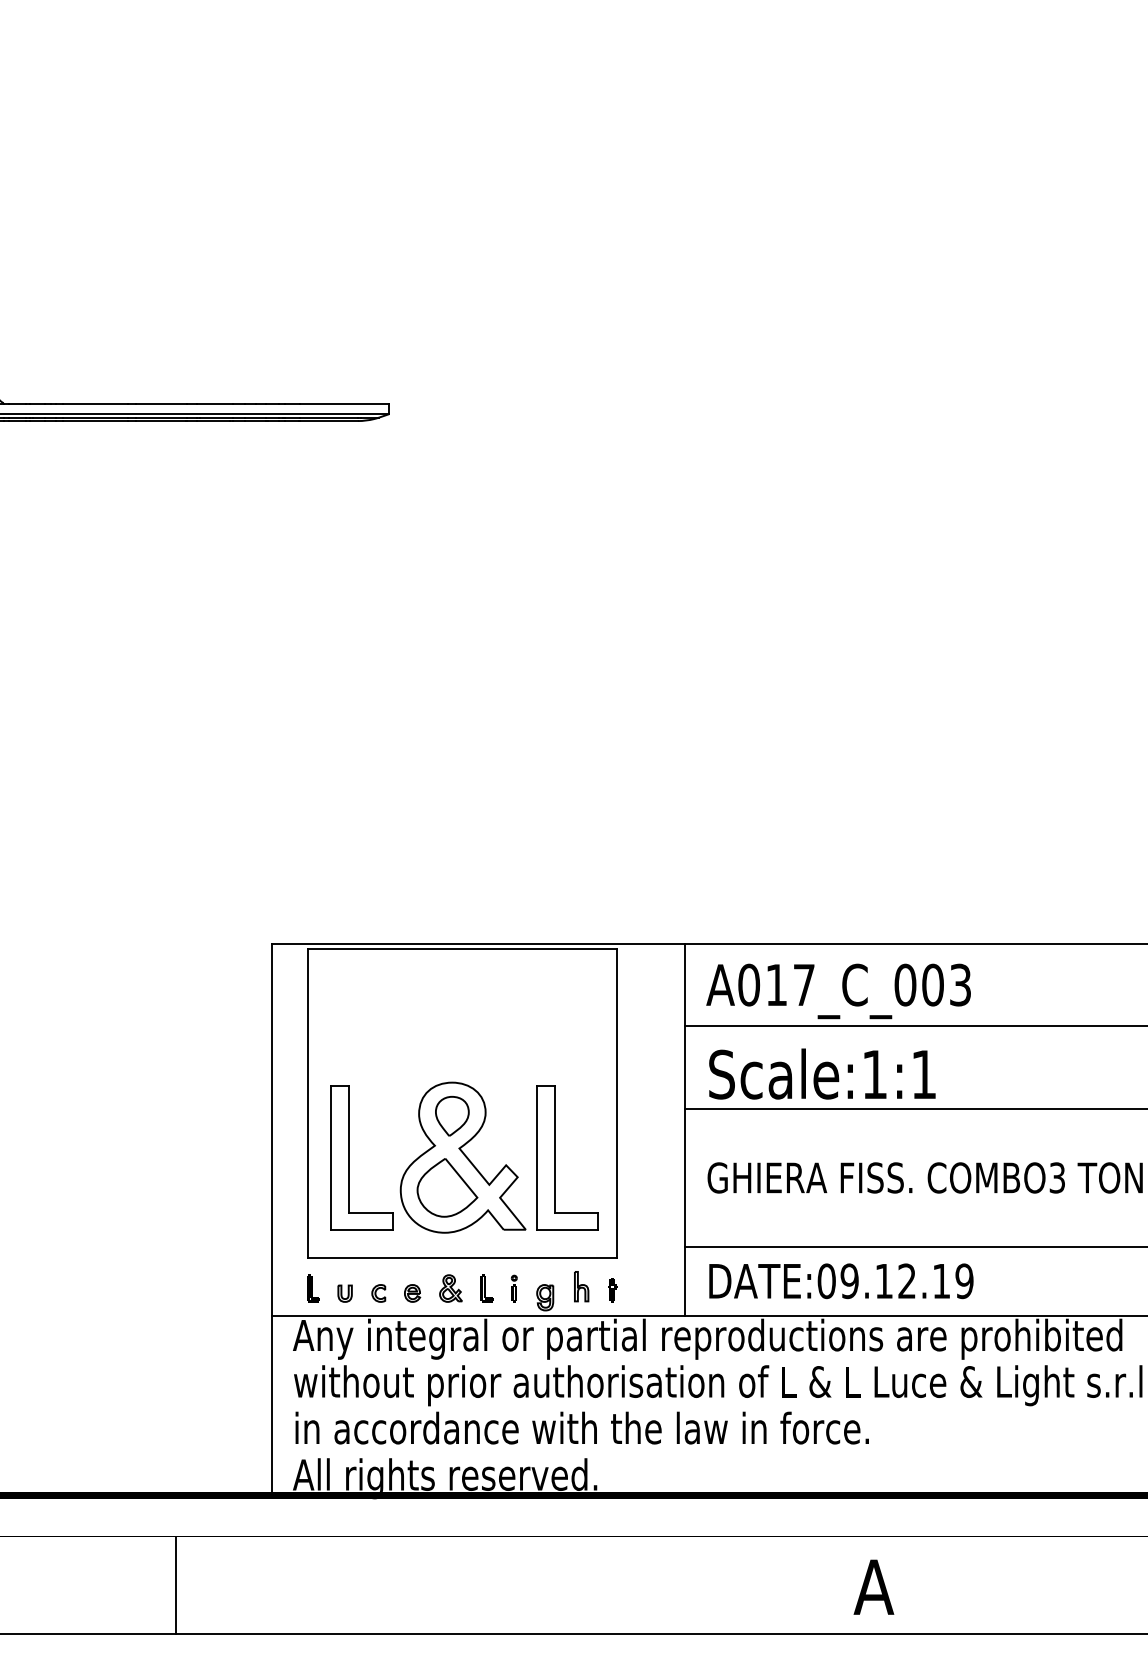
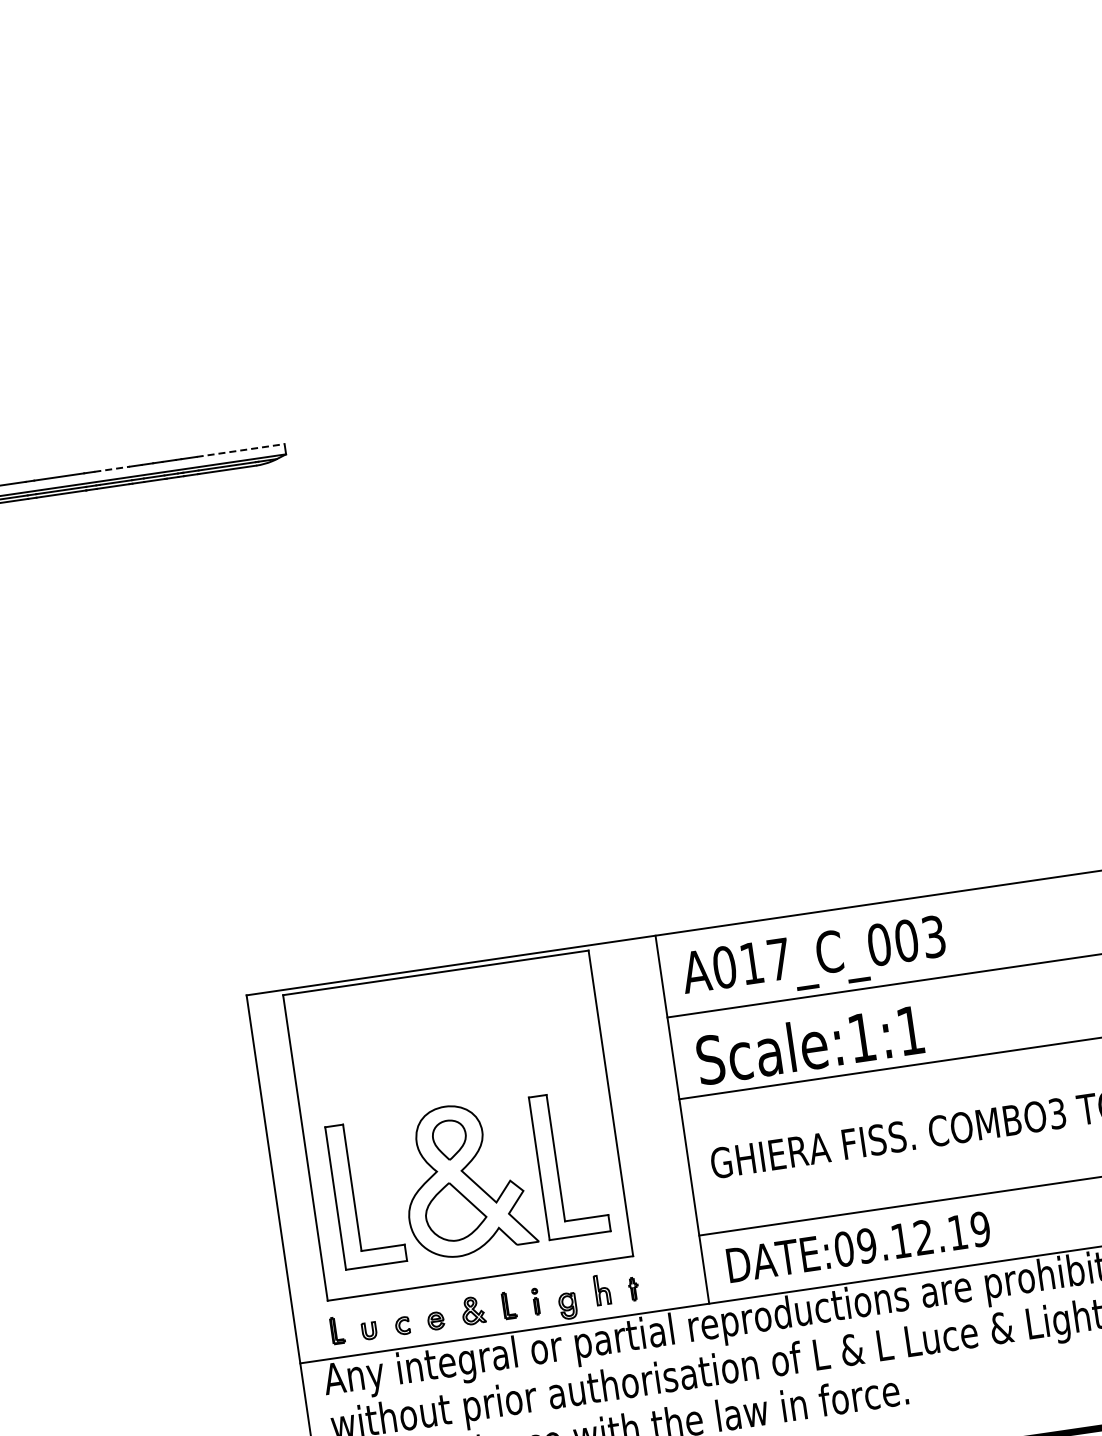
line: (215, 403) -> (112, 468), solid -> dashed
line: (345, 403) -> (241, 450), solid -> dashed

